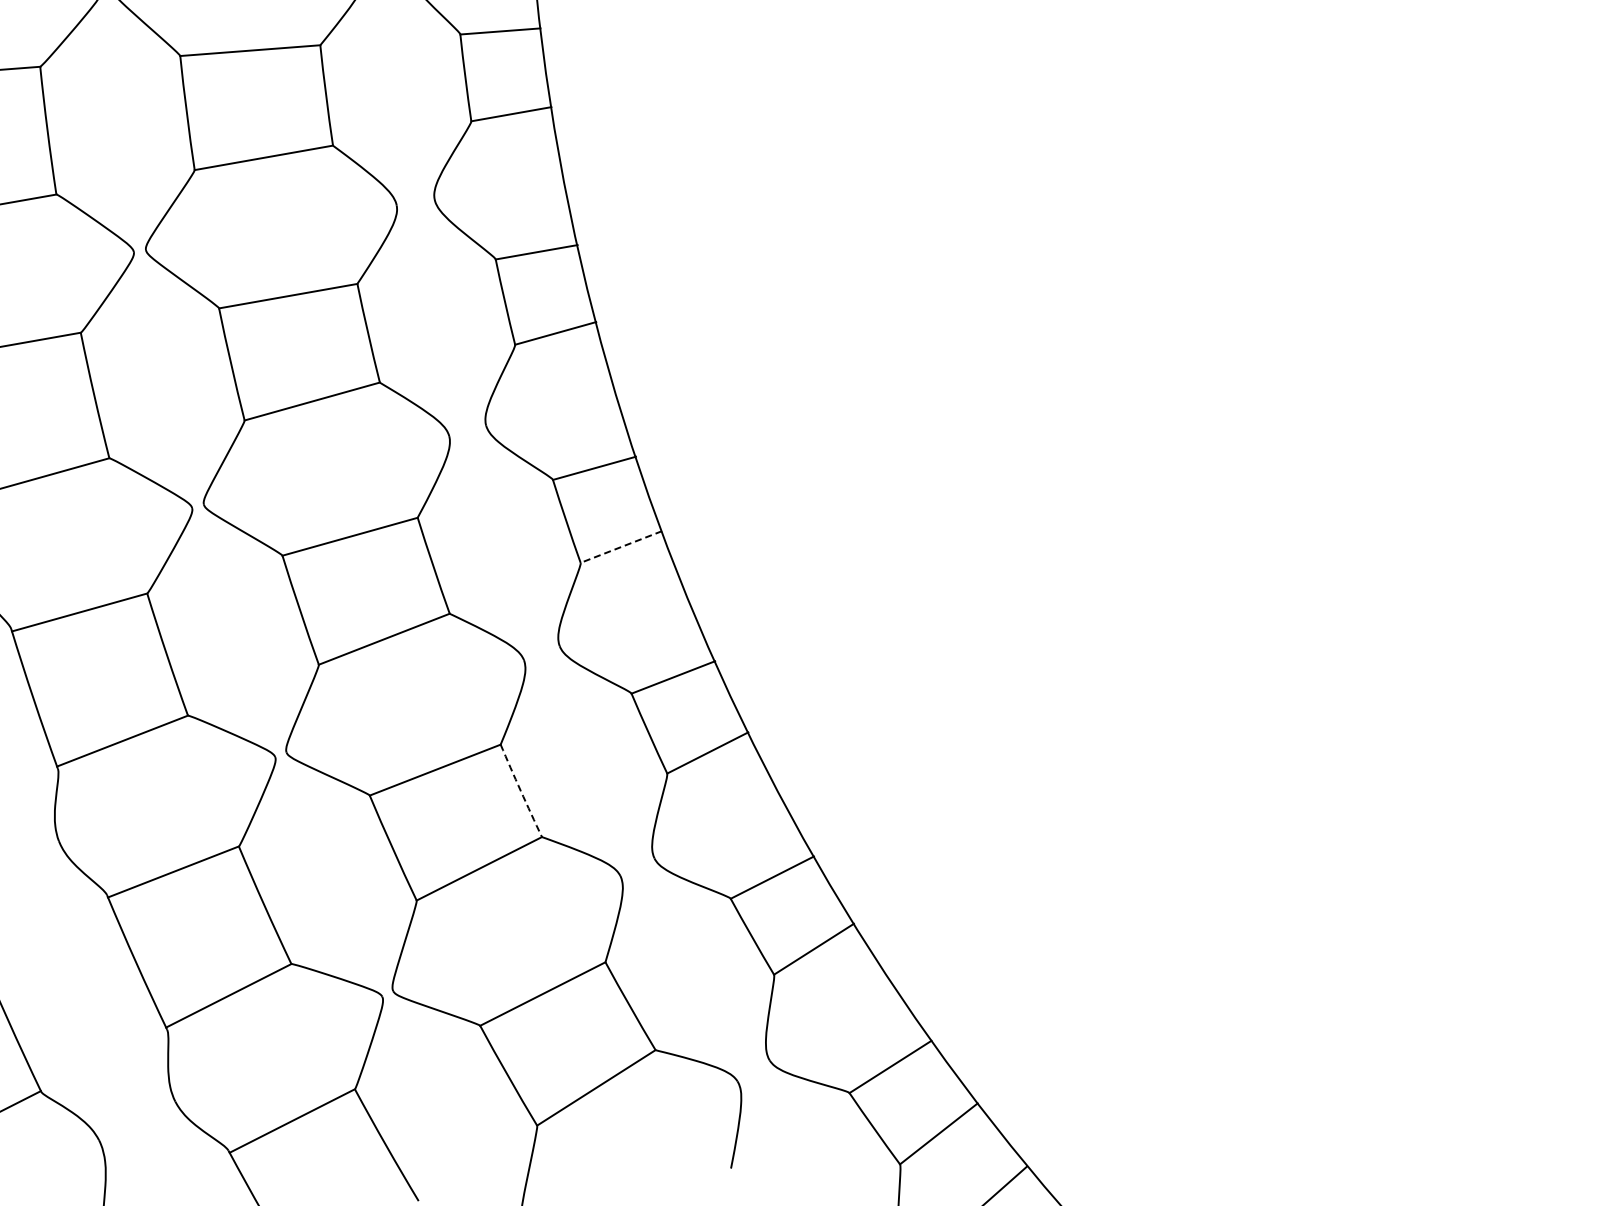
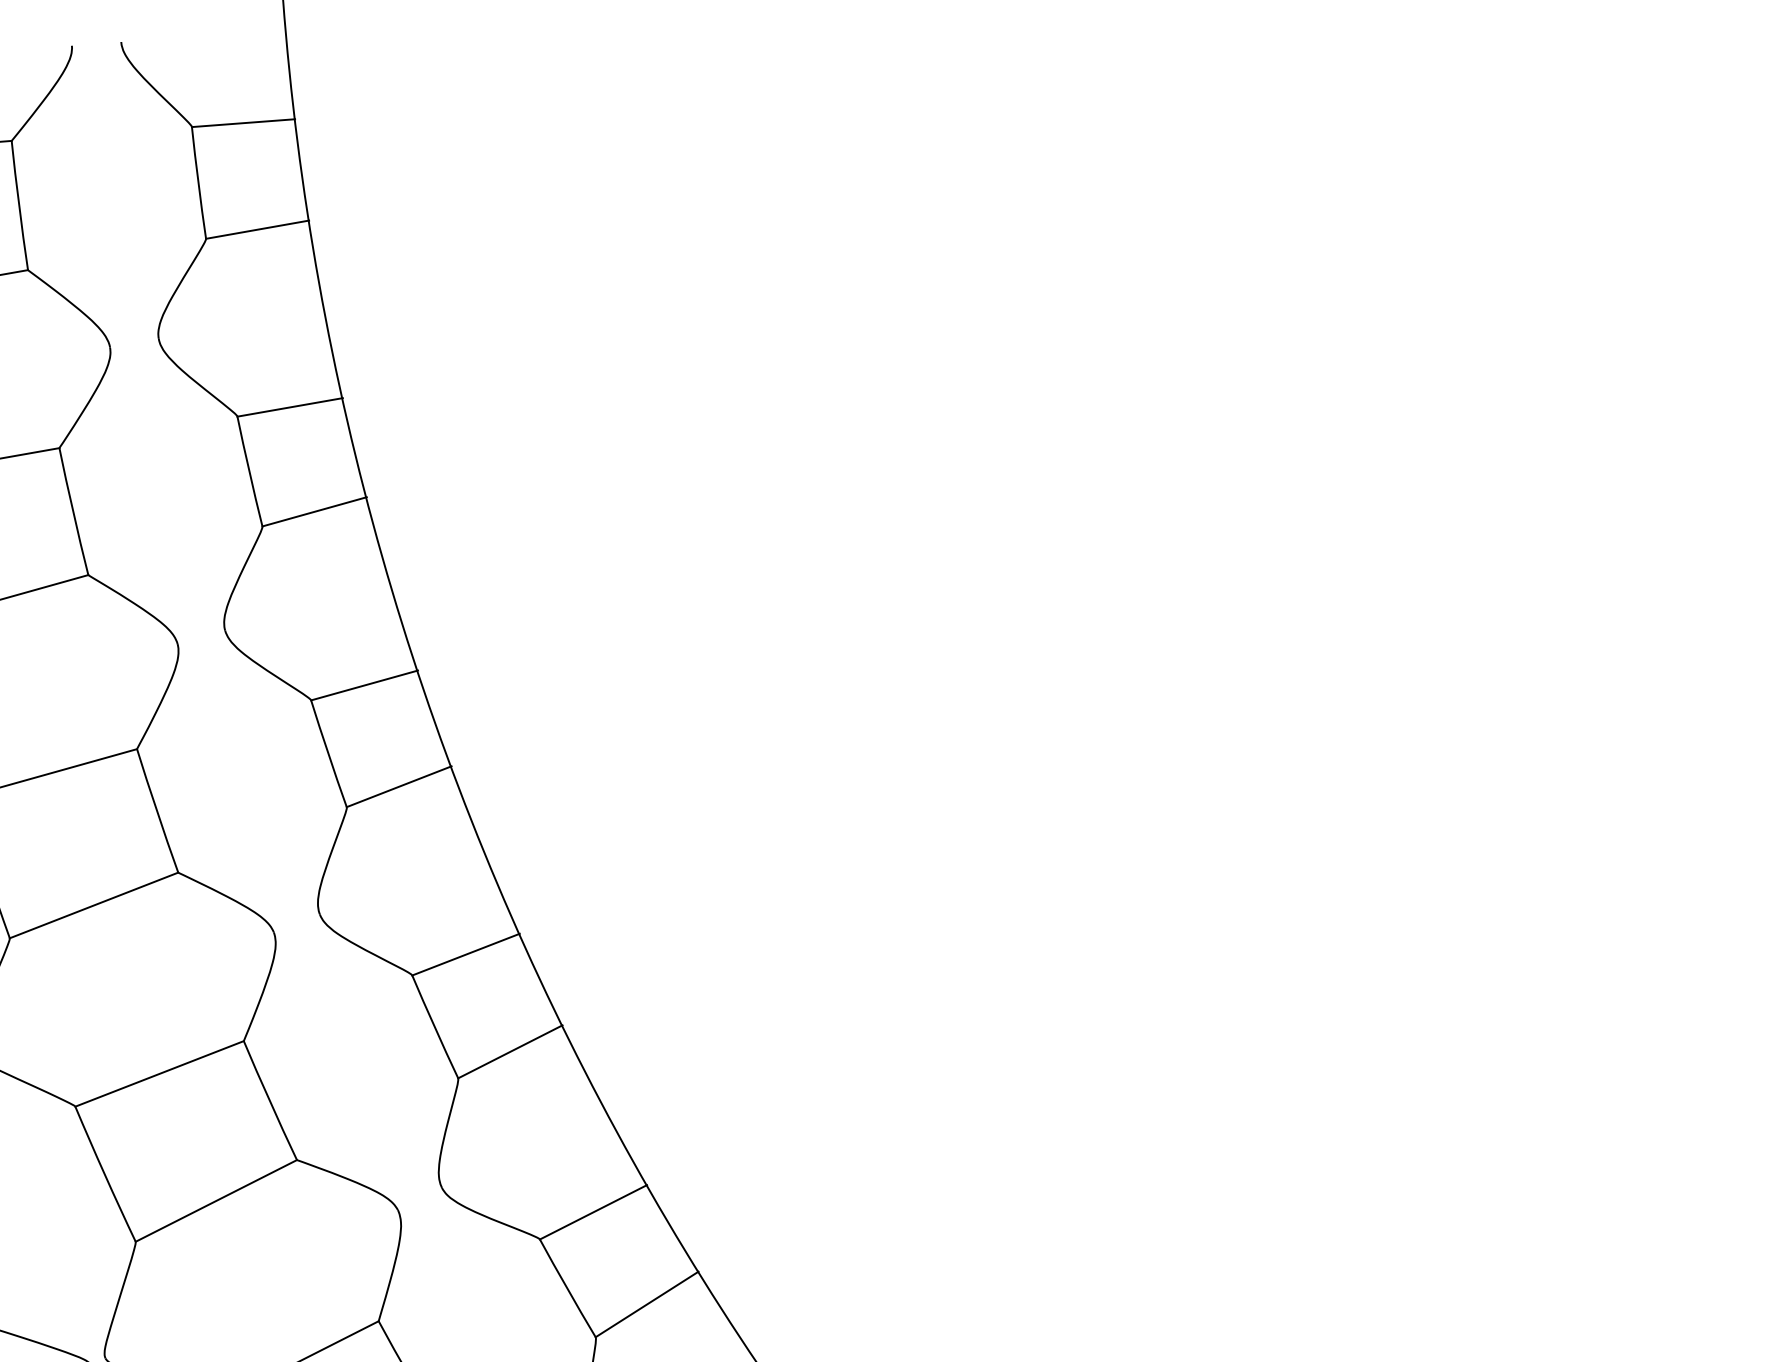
line: (621, 547) -> (399, 787), dashed -> solid
arc: (520, 791) -> (269, 1101), dashed -> solid

